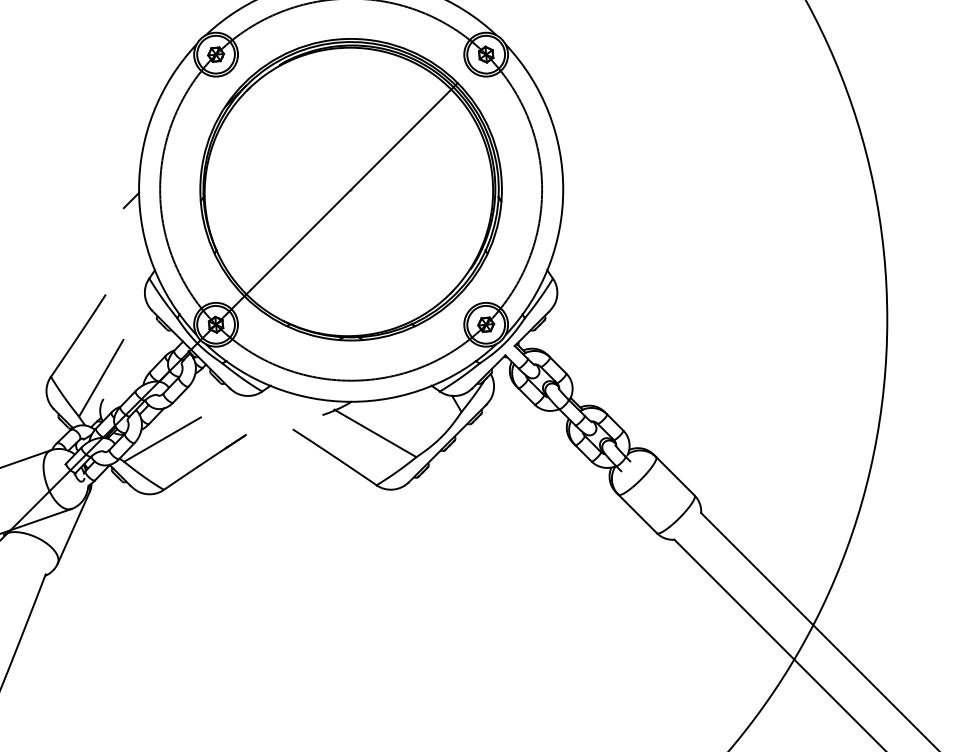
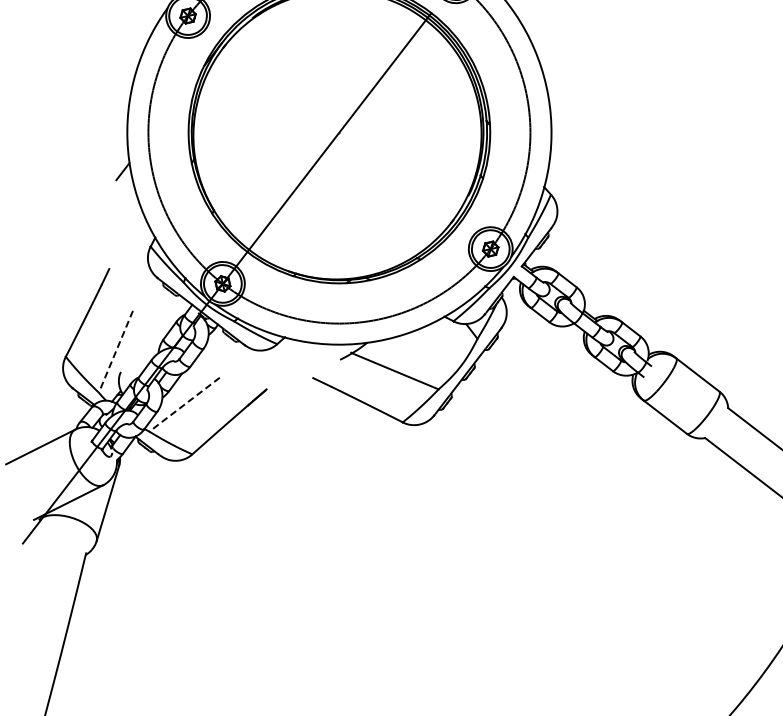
line: (101, 378) -> (116, 351), solid -> dashed
line: (162, 439) -> (184, 404), solid -> dashed

